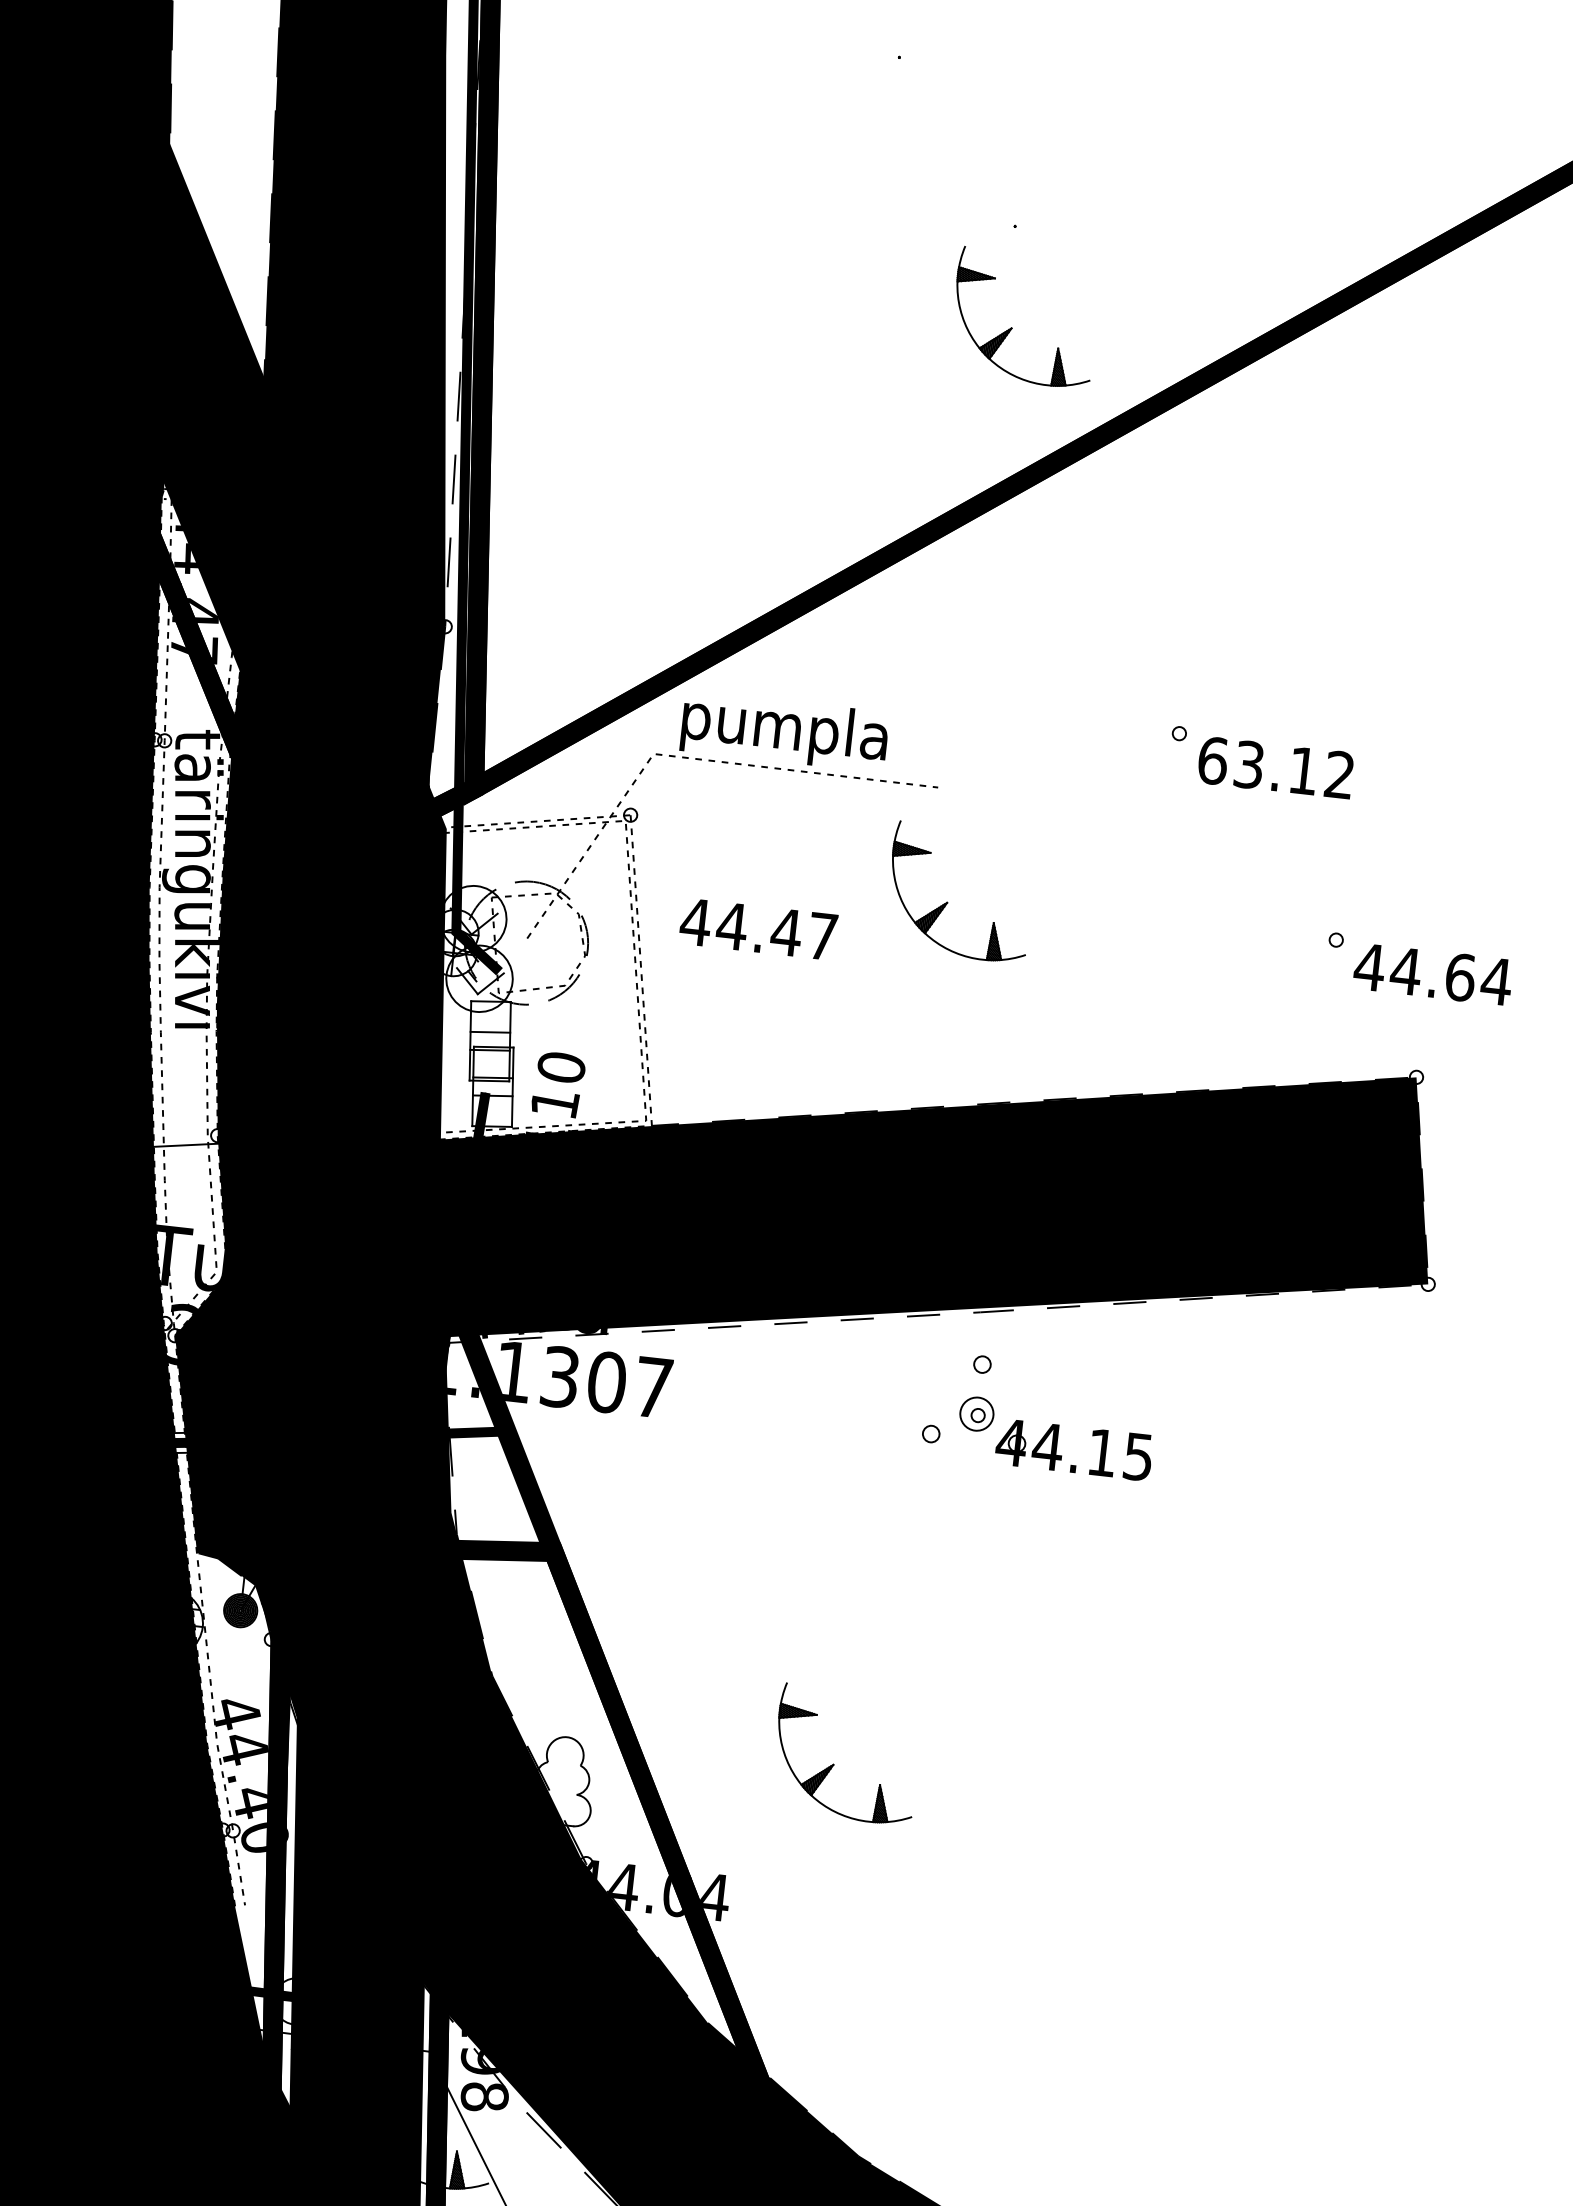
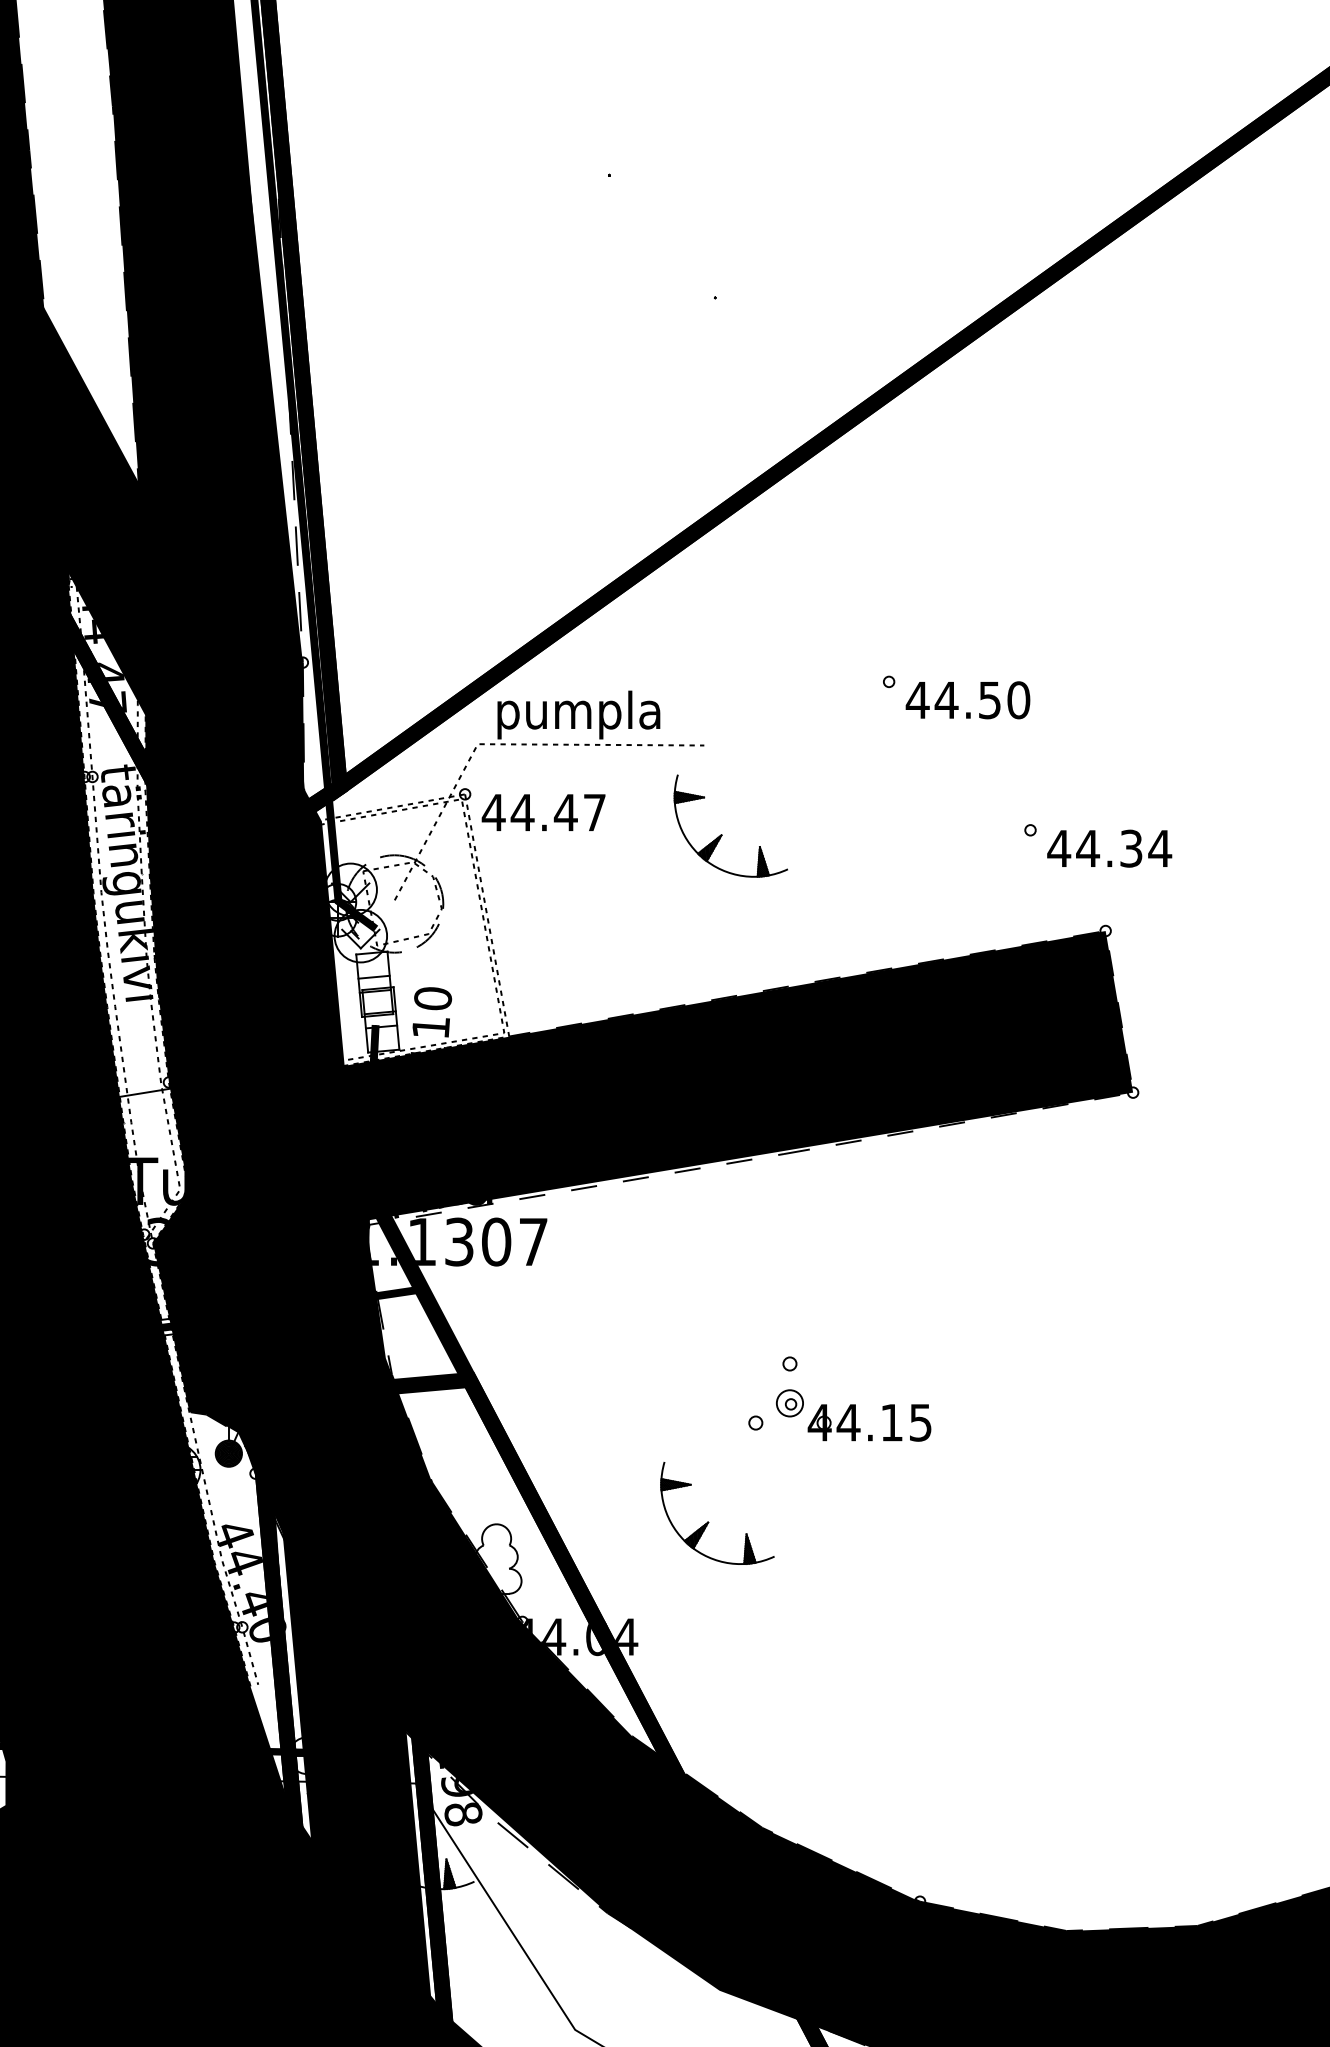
part: (1012, 327) -> (722, 377), removed
text: (1275, 768) -> (967, 700), 63.12 -> 44.50
text: (758, 929) -> (543, 812), moved
text: (1460, 977) -> (1131, 848), 44.64 -> 44.34
part: (1051, 1425) -> (849, 1405), moved

